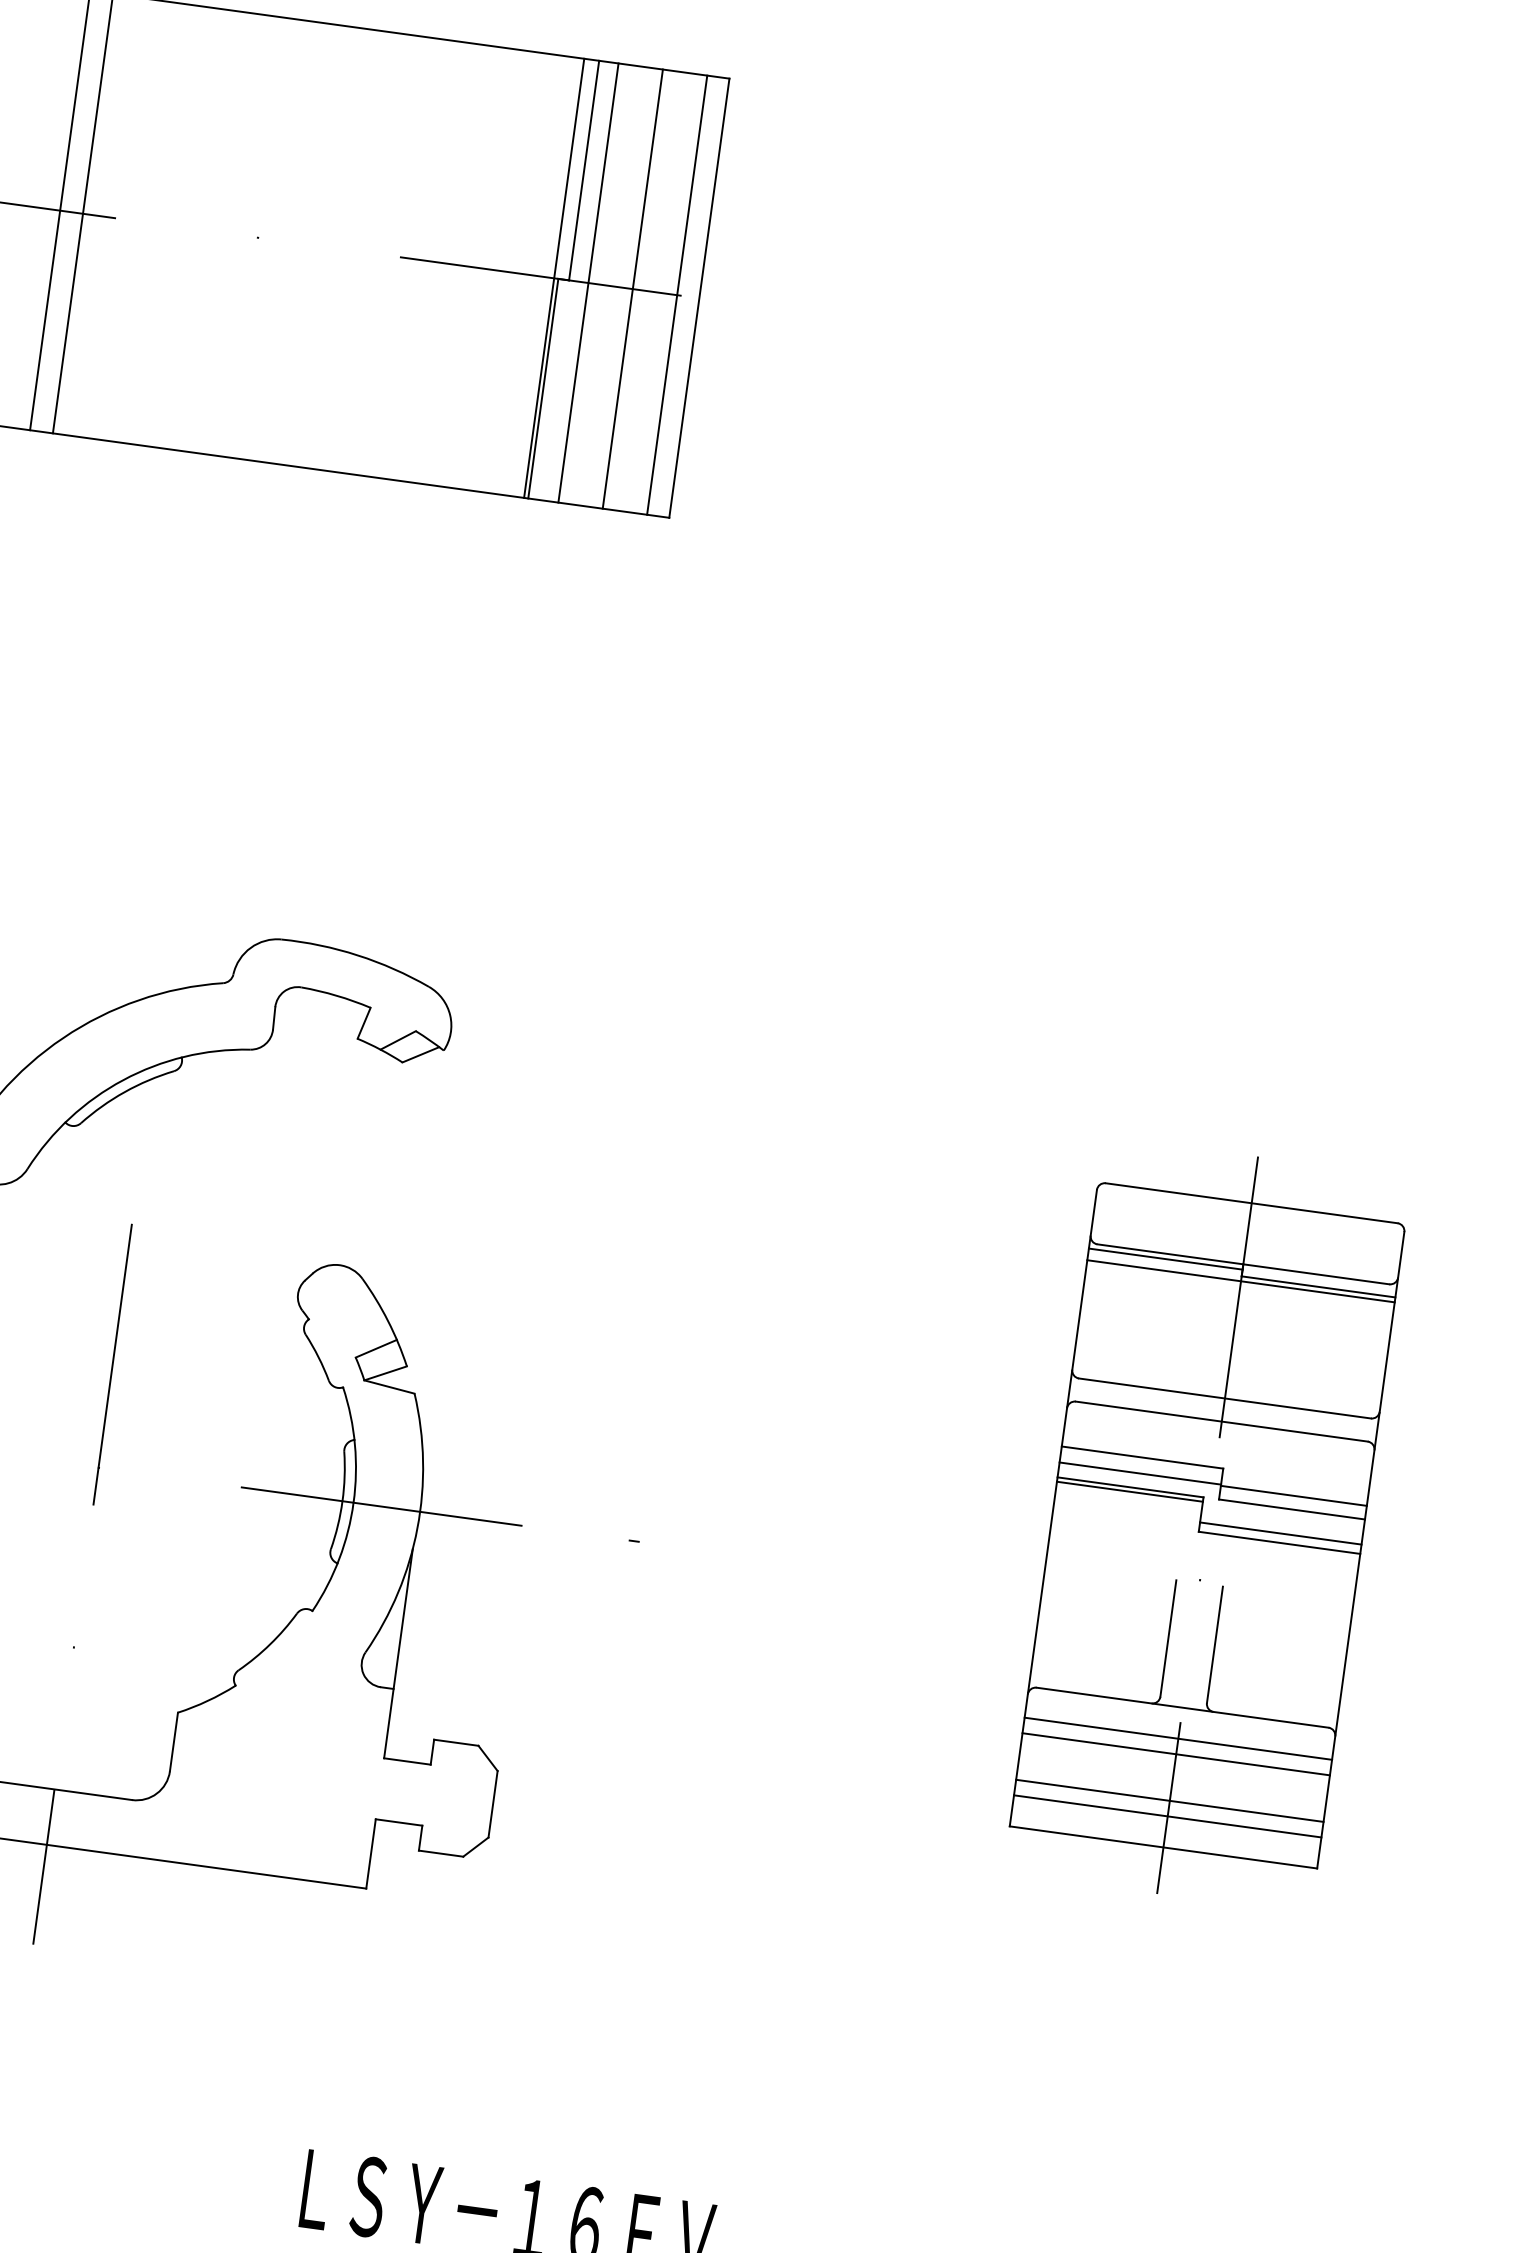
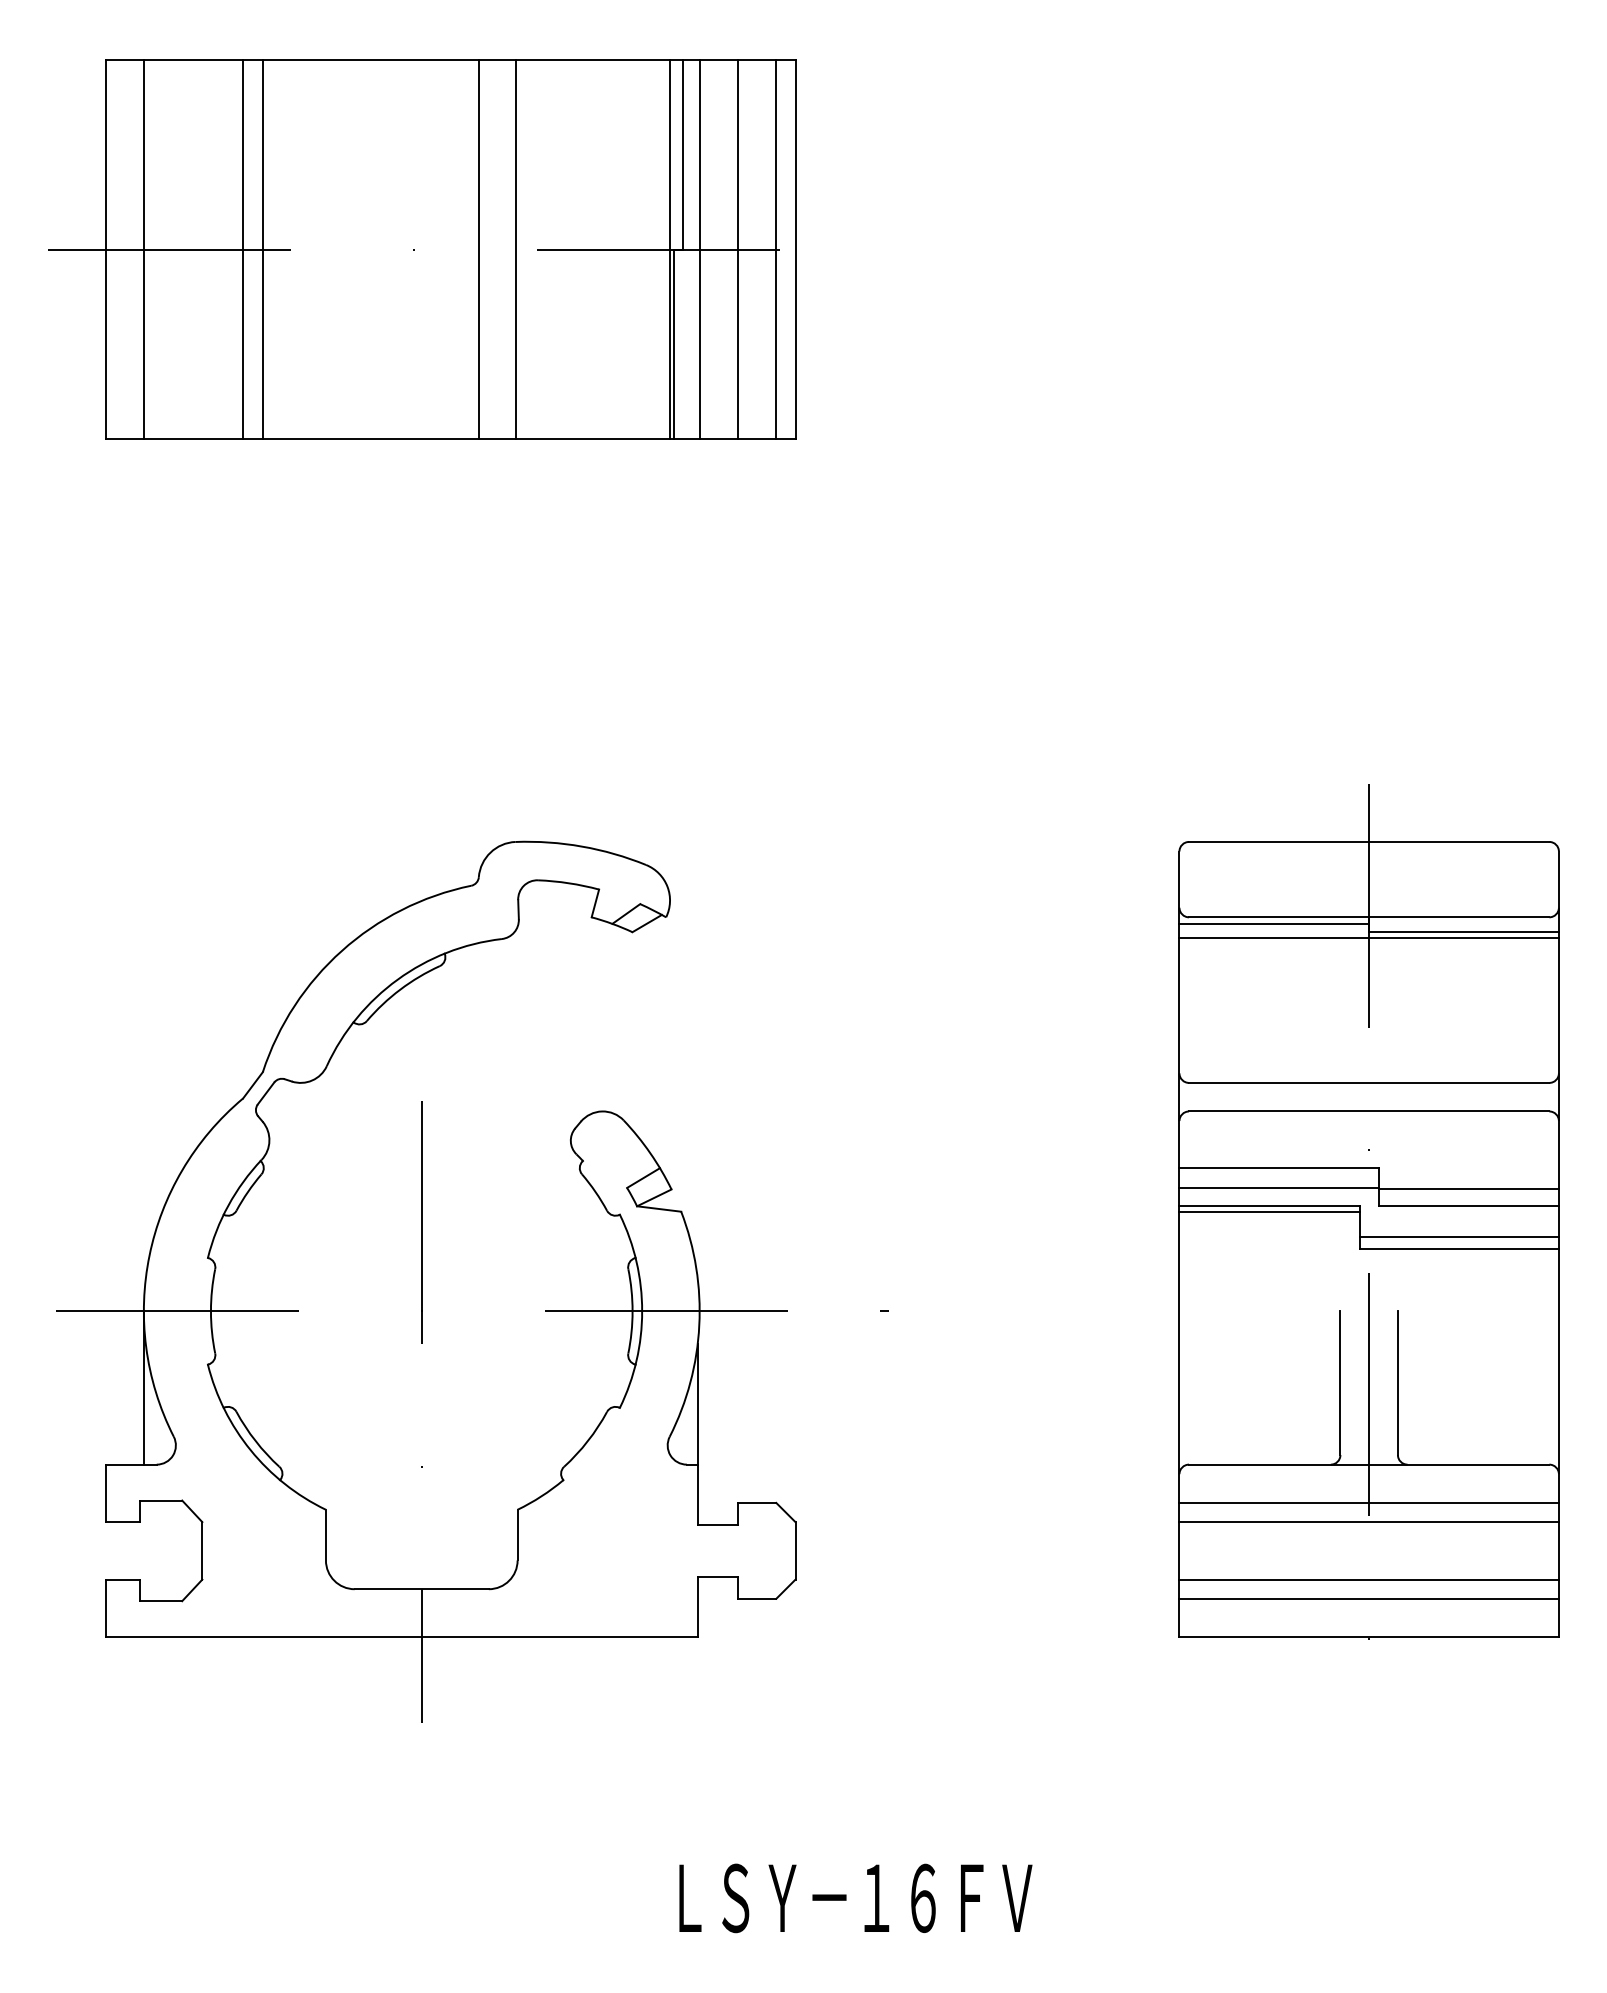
line: (332, 247) -> (478, 249), added
line: (375, 253) -> (515, 249), added
part: (1210, 1502) -> (1368, 1211), size x1.43

